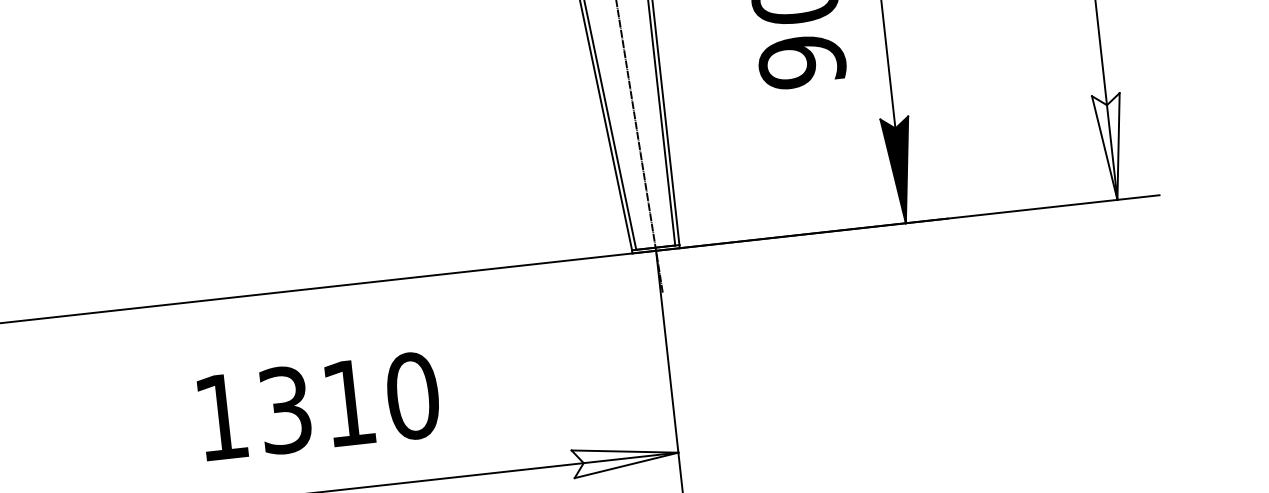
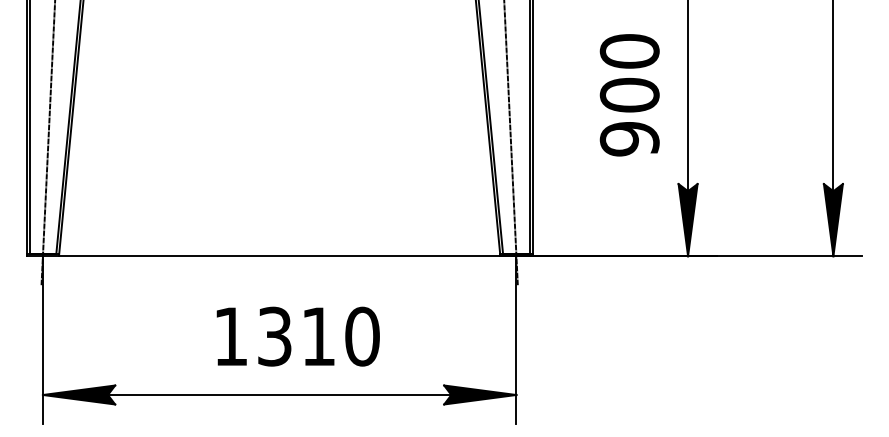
fill: (1110, 147) -> (832, 220), added
text: (318, 406) -> (297, 336), moved
fill: (625, 457) -> (480, 394), added

